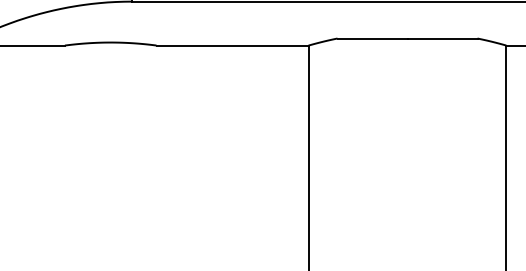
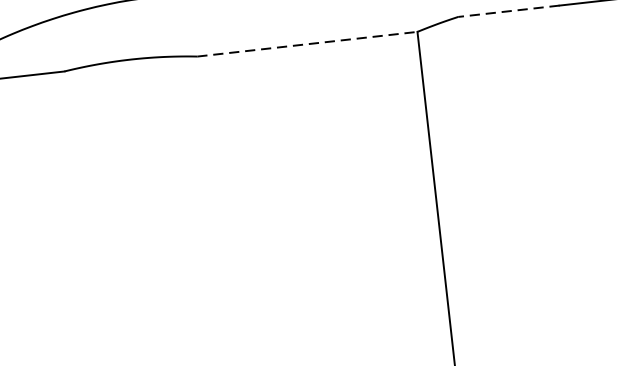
line: (372, 38) -> (508, 11), solid -> dashed
line: (232, 45) -> (307, 44), solid -> dashed

